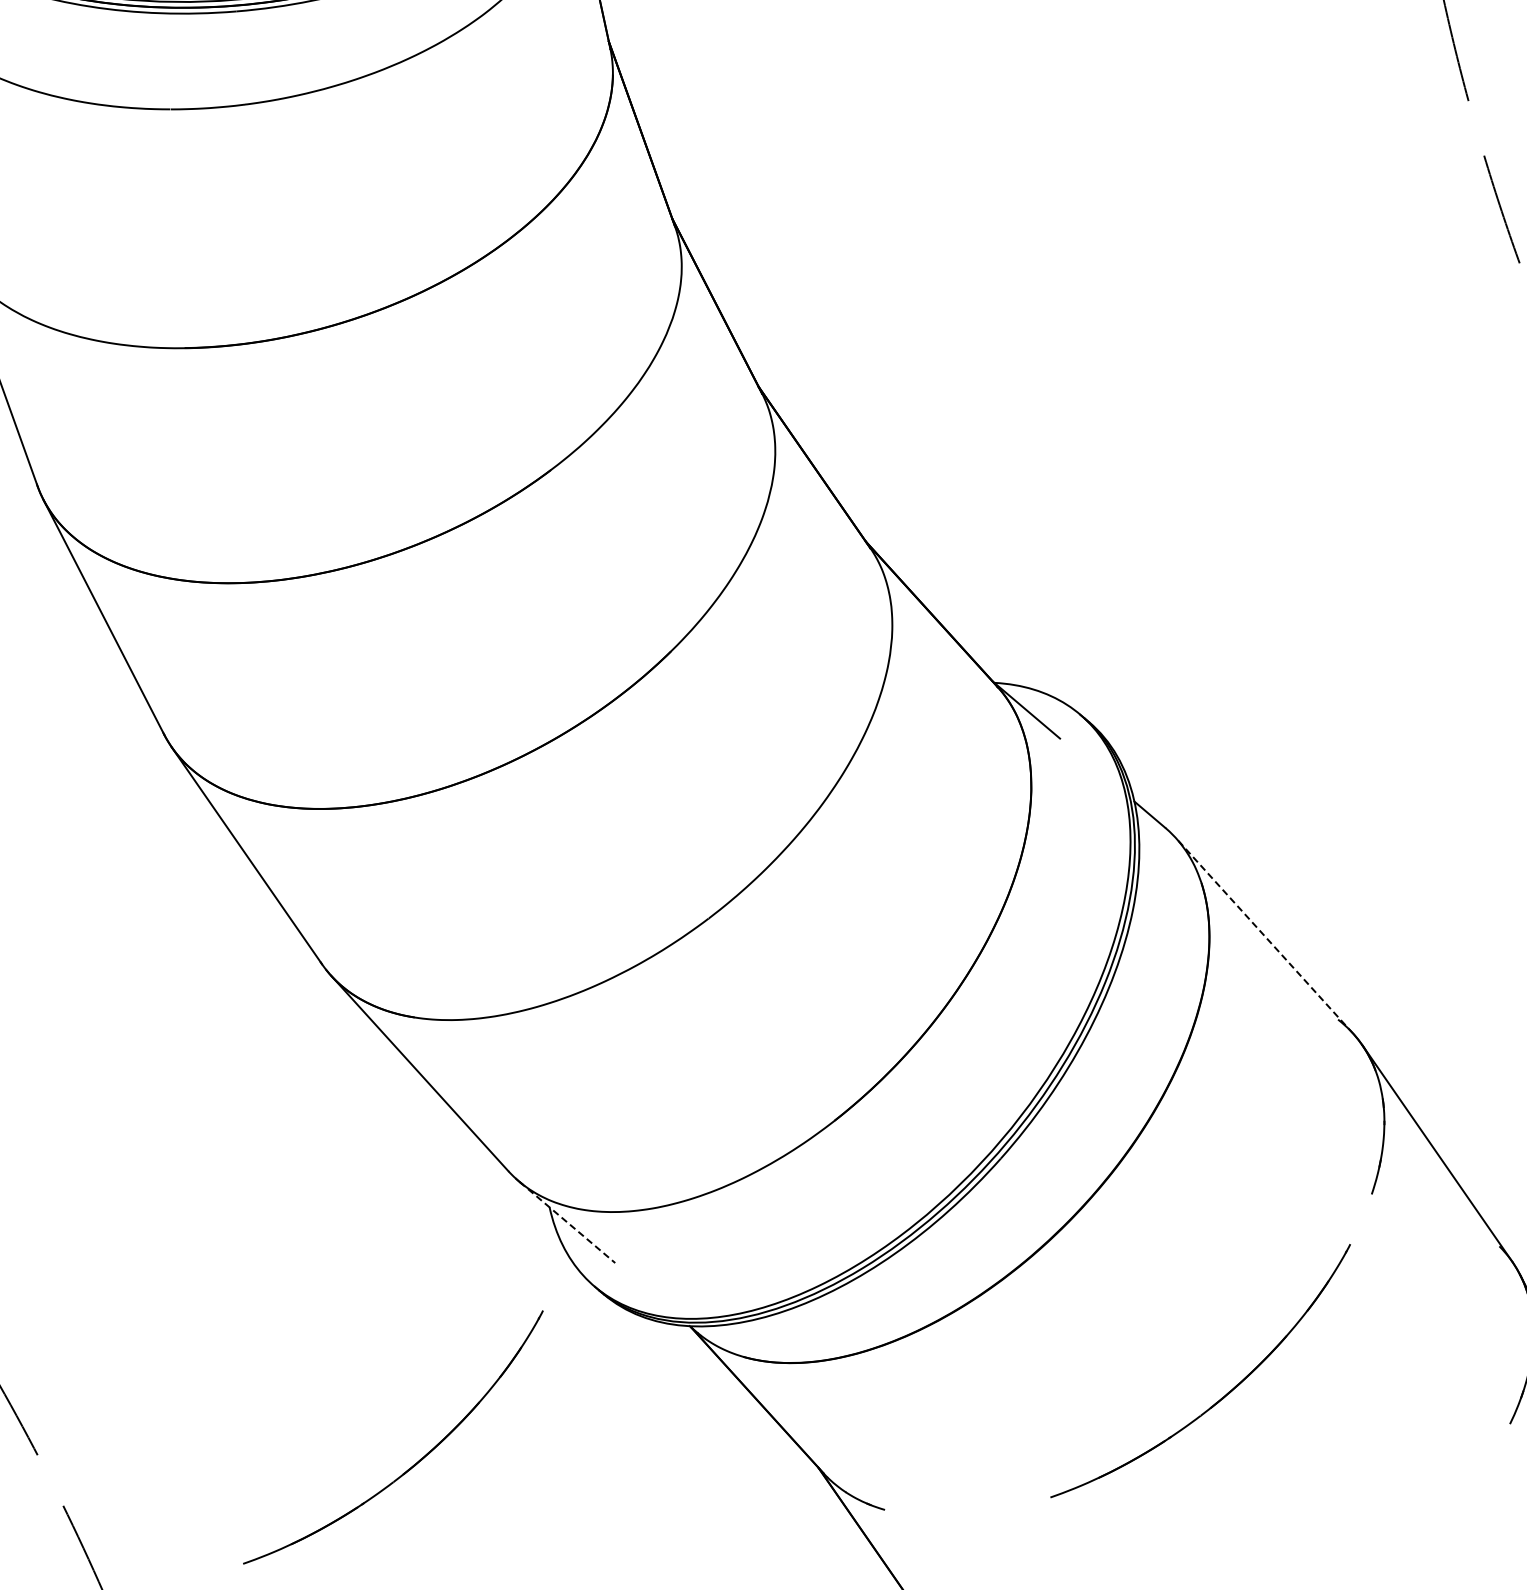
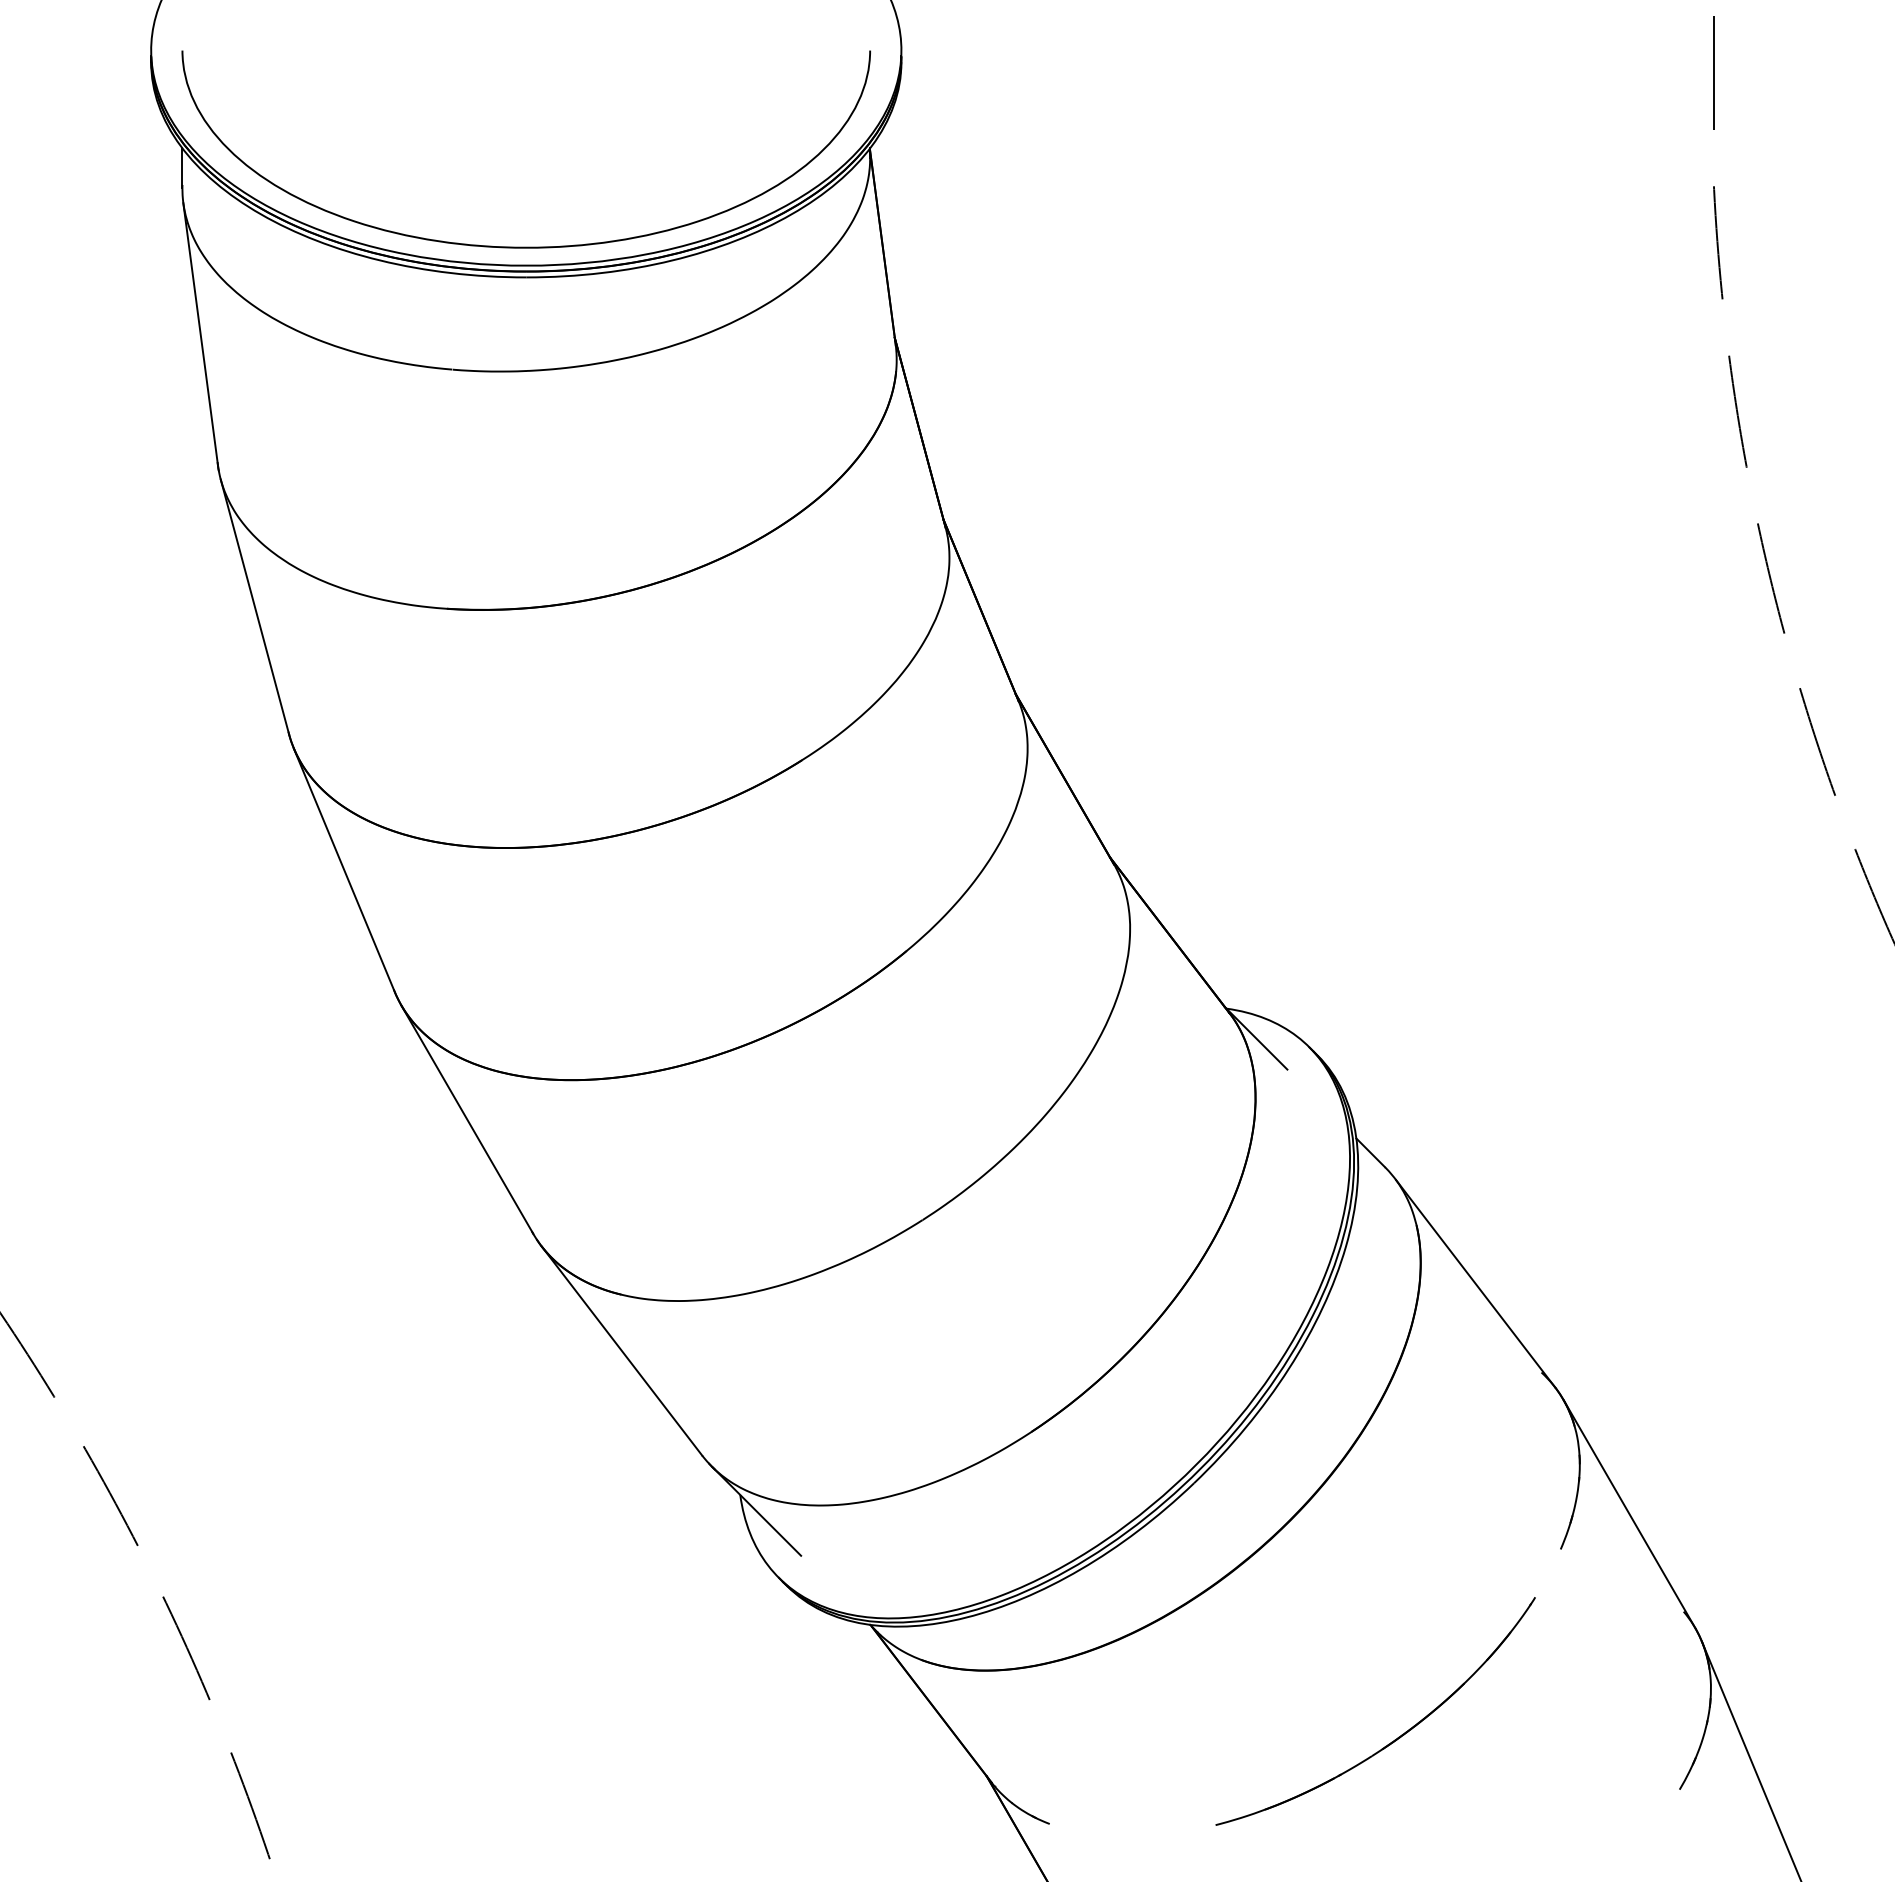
line: (1265, 936) -> (1475, 1283), dashed -> solid
line: (567, 1222) -> (756, 1511), dashed -> solid
part: (414, 1463) -> (584, 1739), removed

